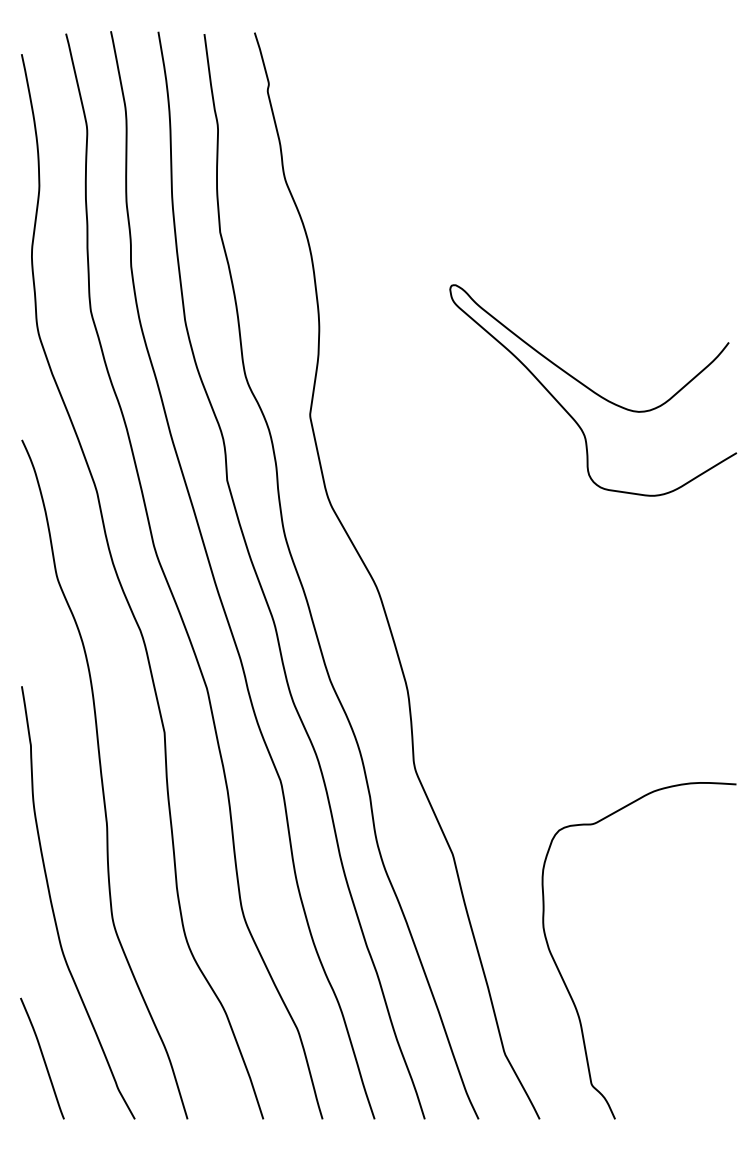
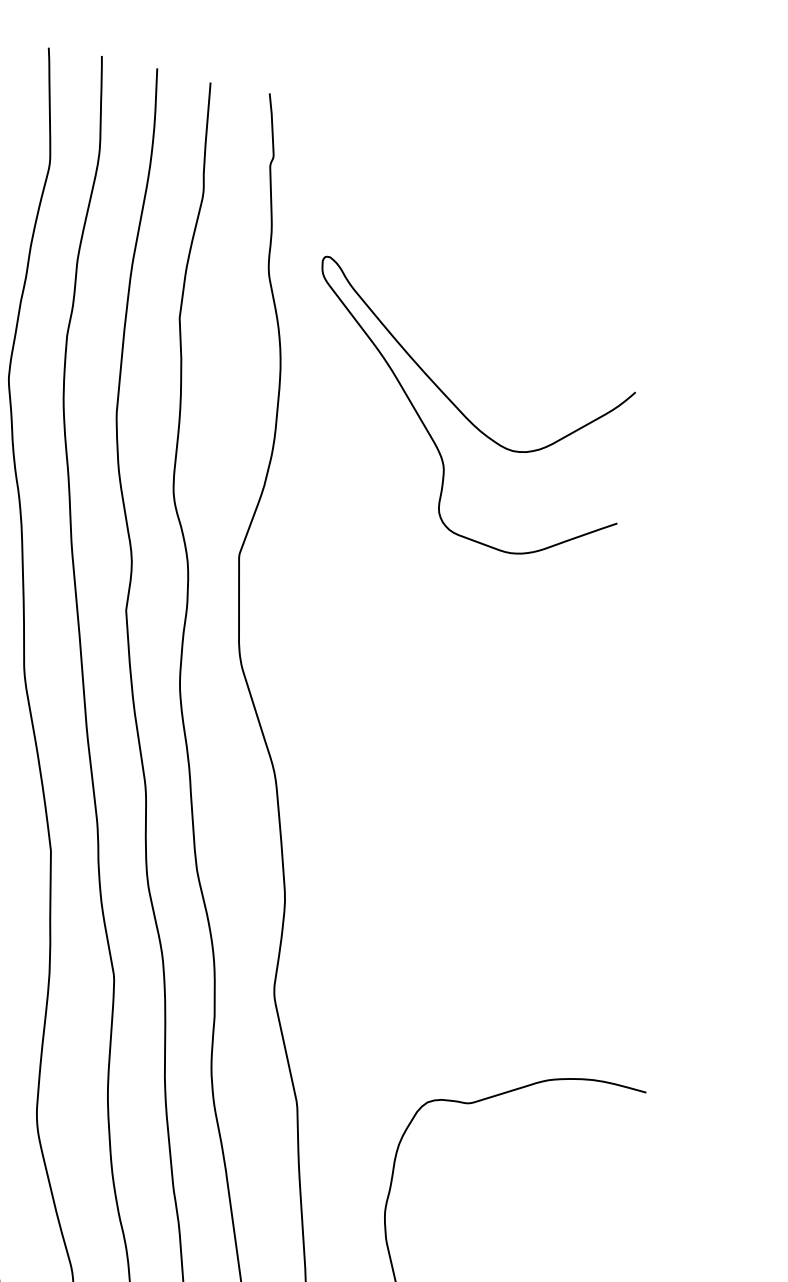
curve: (593, 390) -> (465, 414), moved

